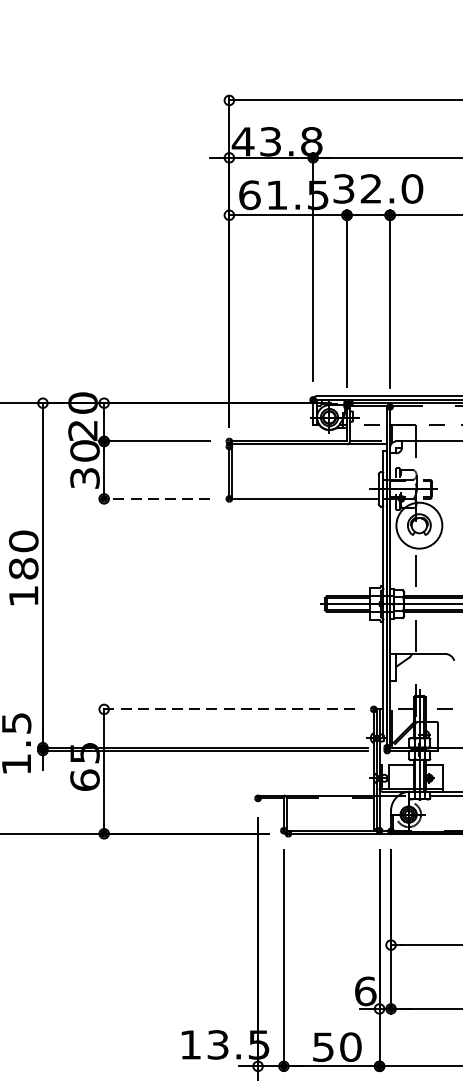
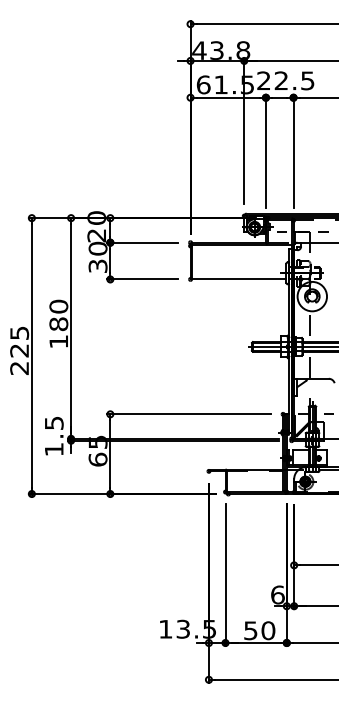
text: (377, 188) -> (285, 80), 32.0 -> 22.5
line: (154, 498) -> (142, 279), dashed -> solid
line: (227, 709) -> (189, 414), dashed -> solid

